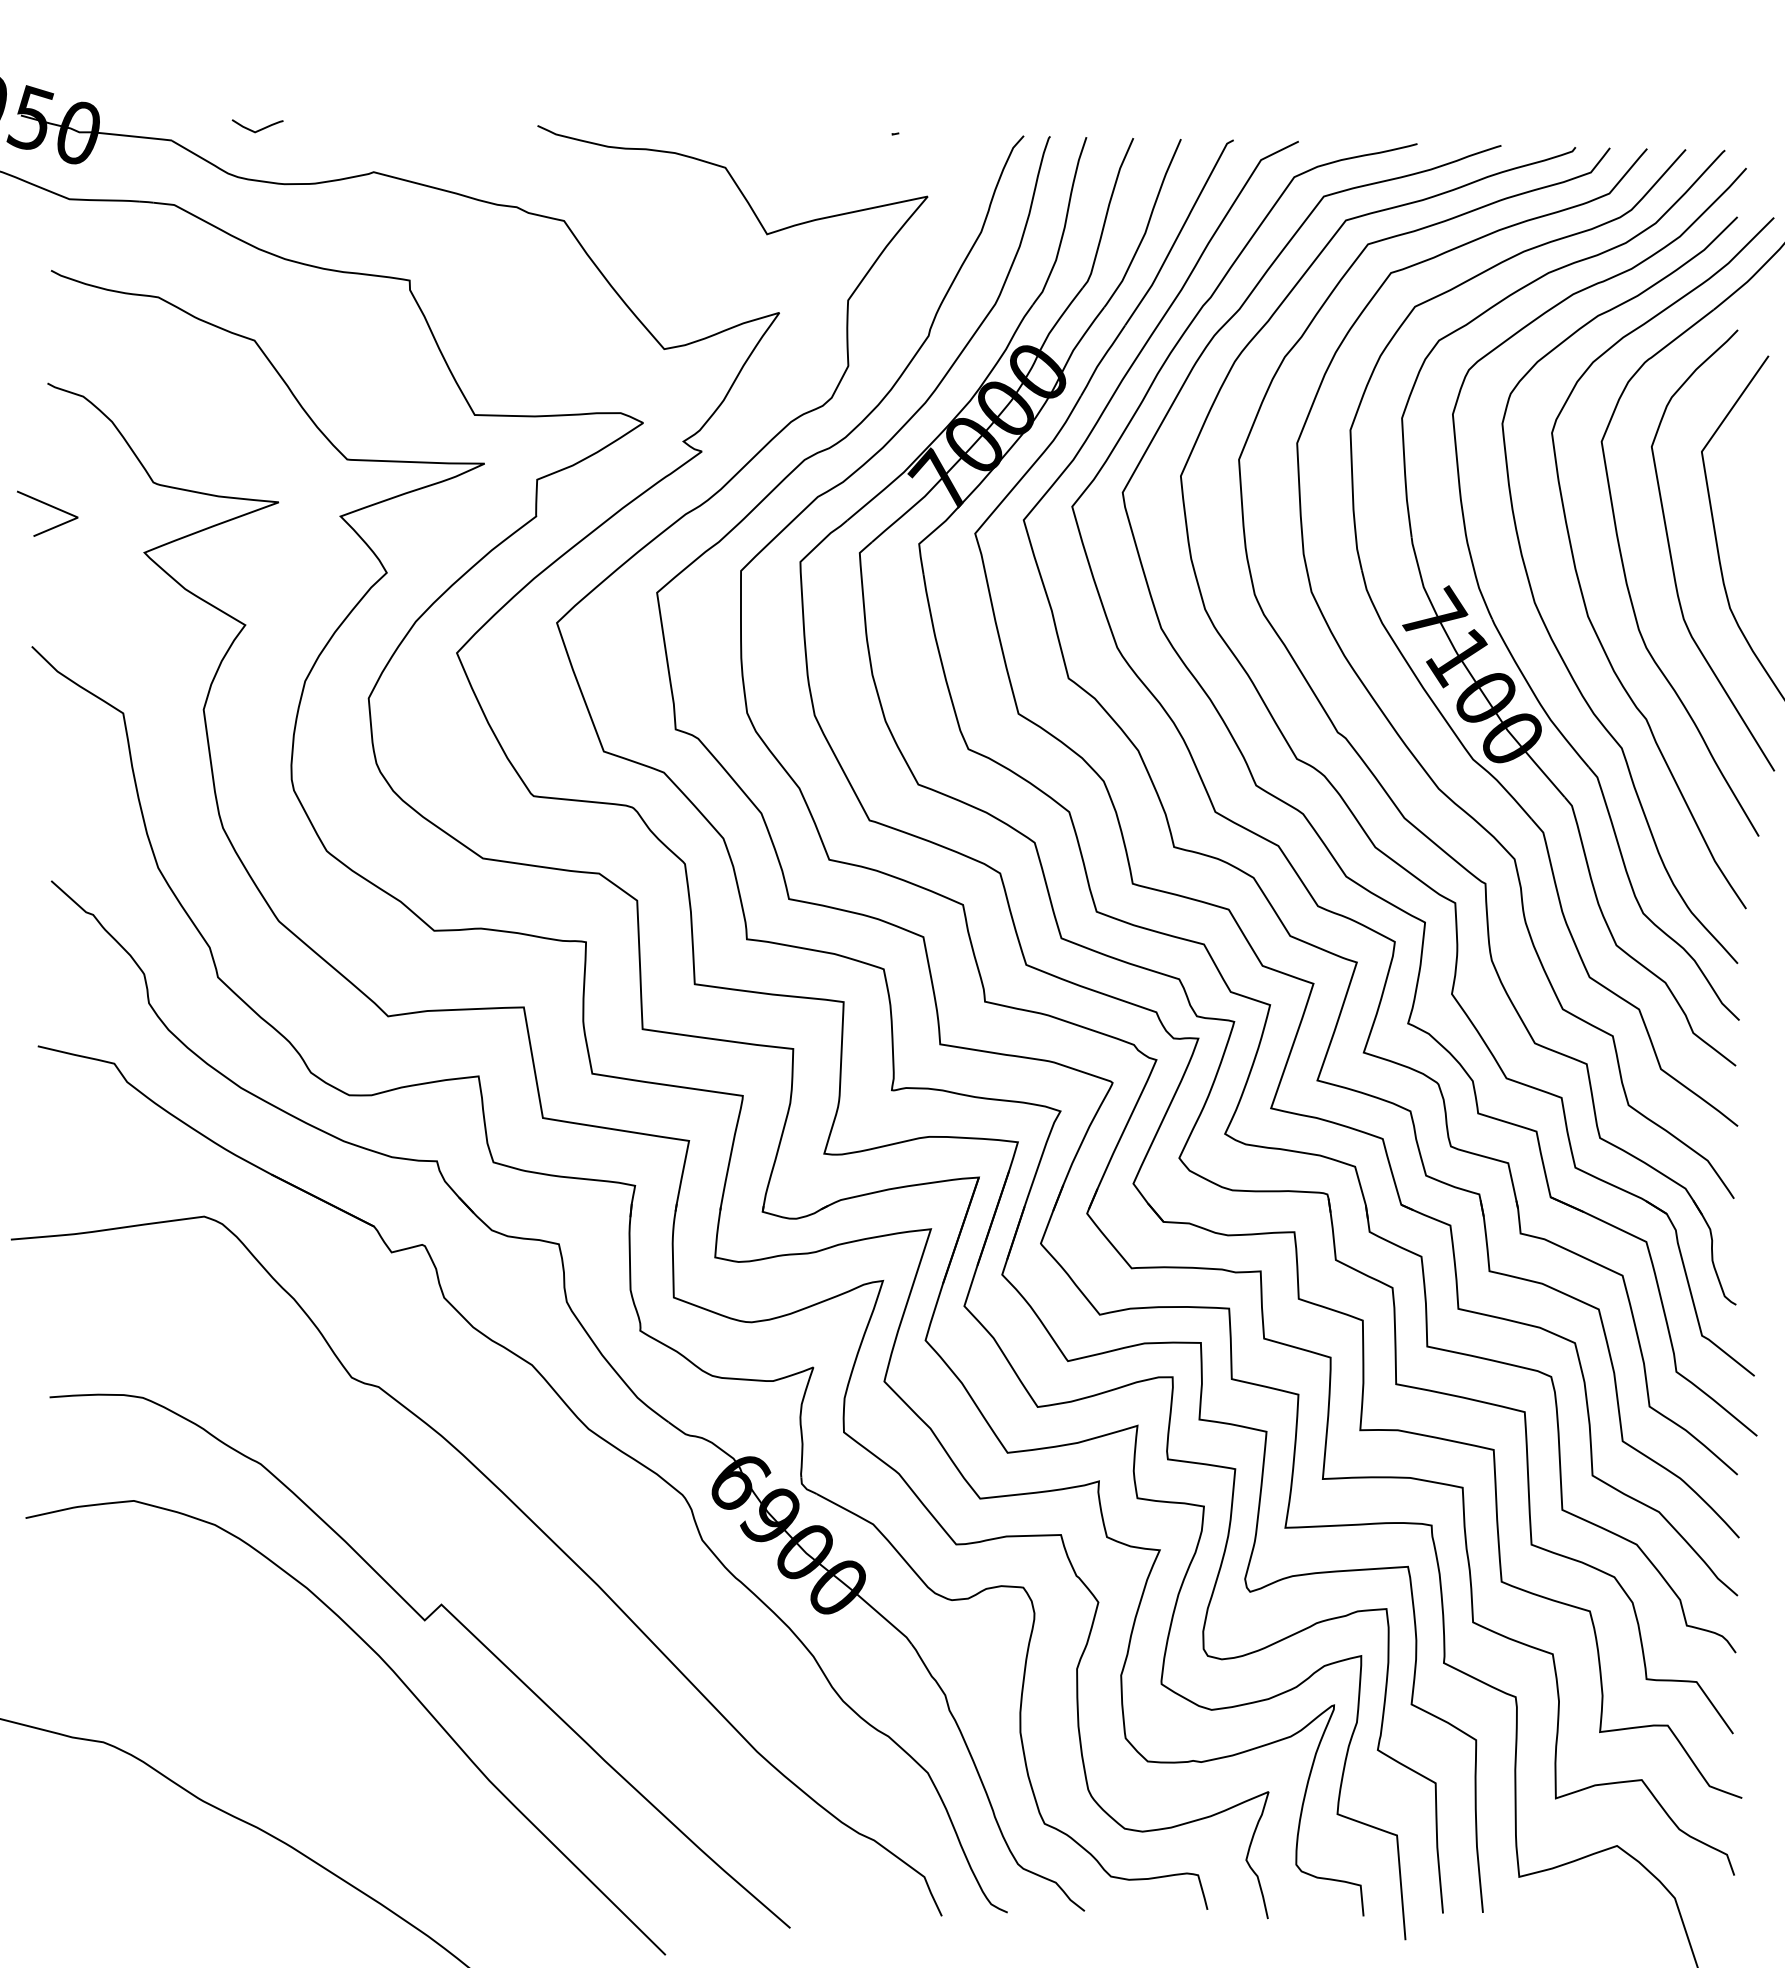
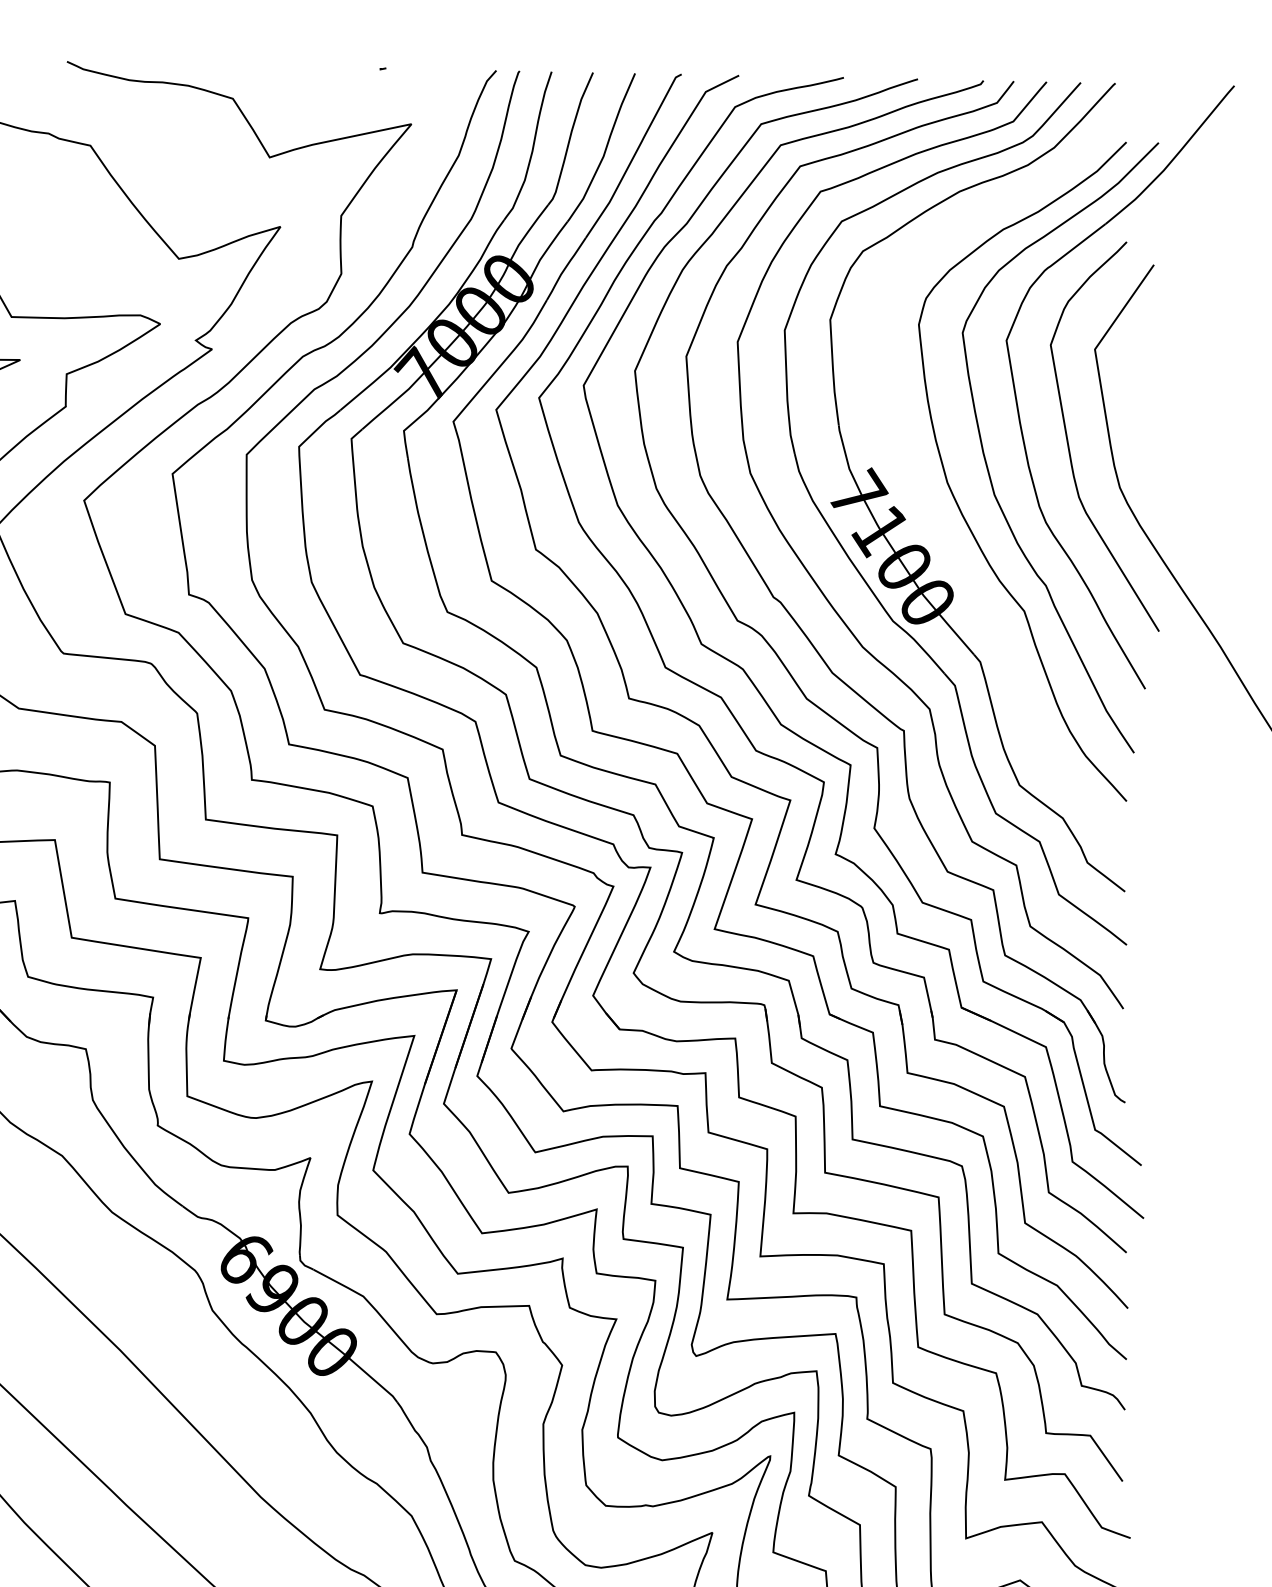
part: (1506, 643) -> (922, 518), removed

